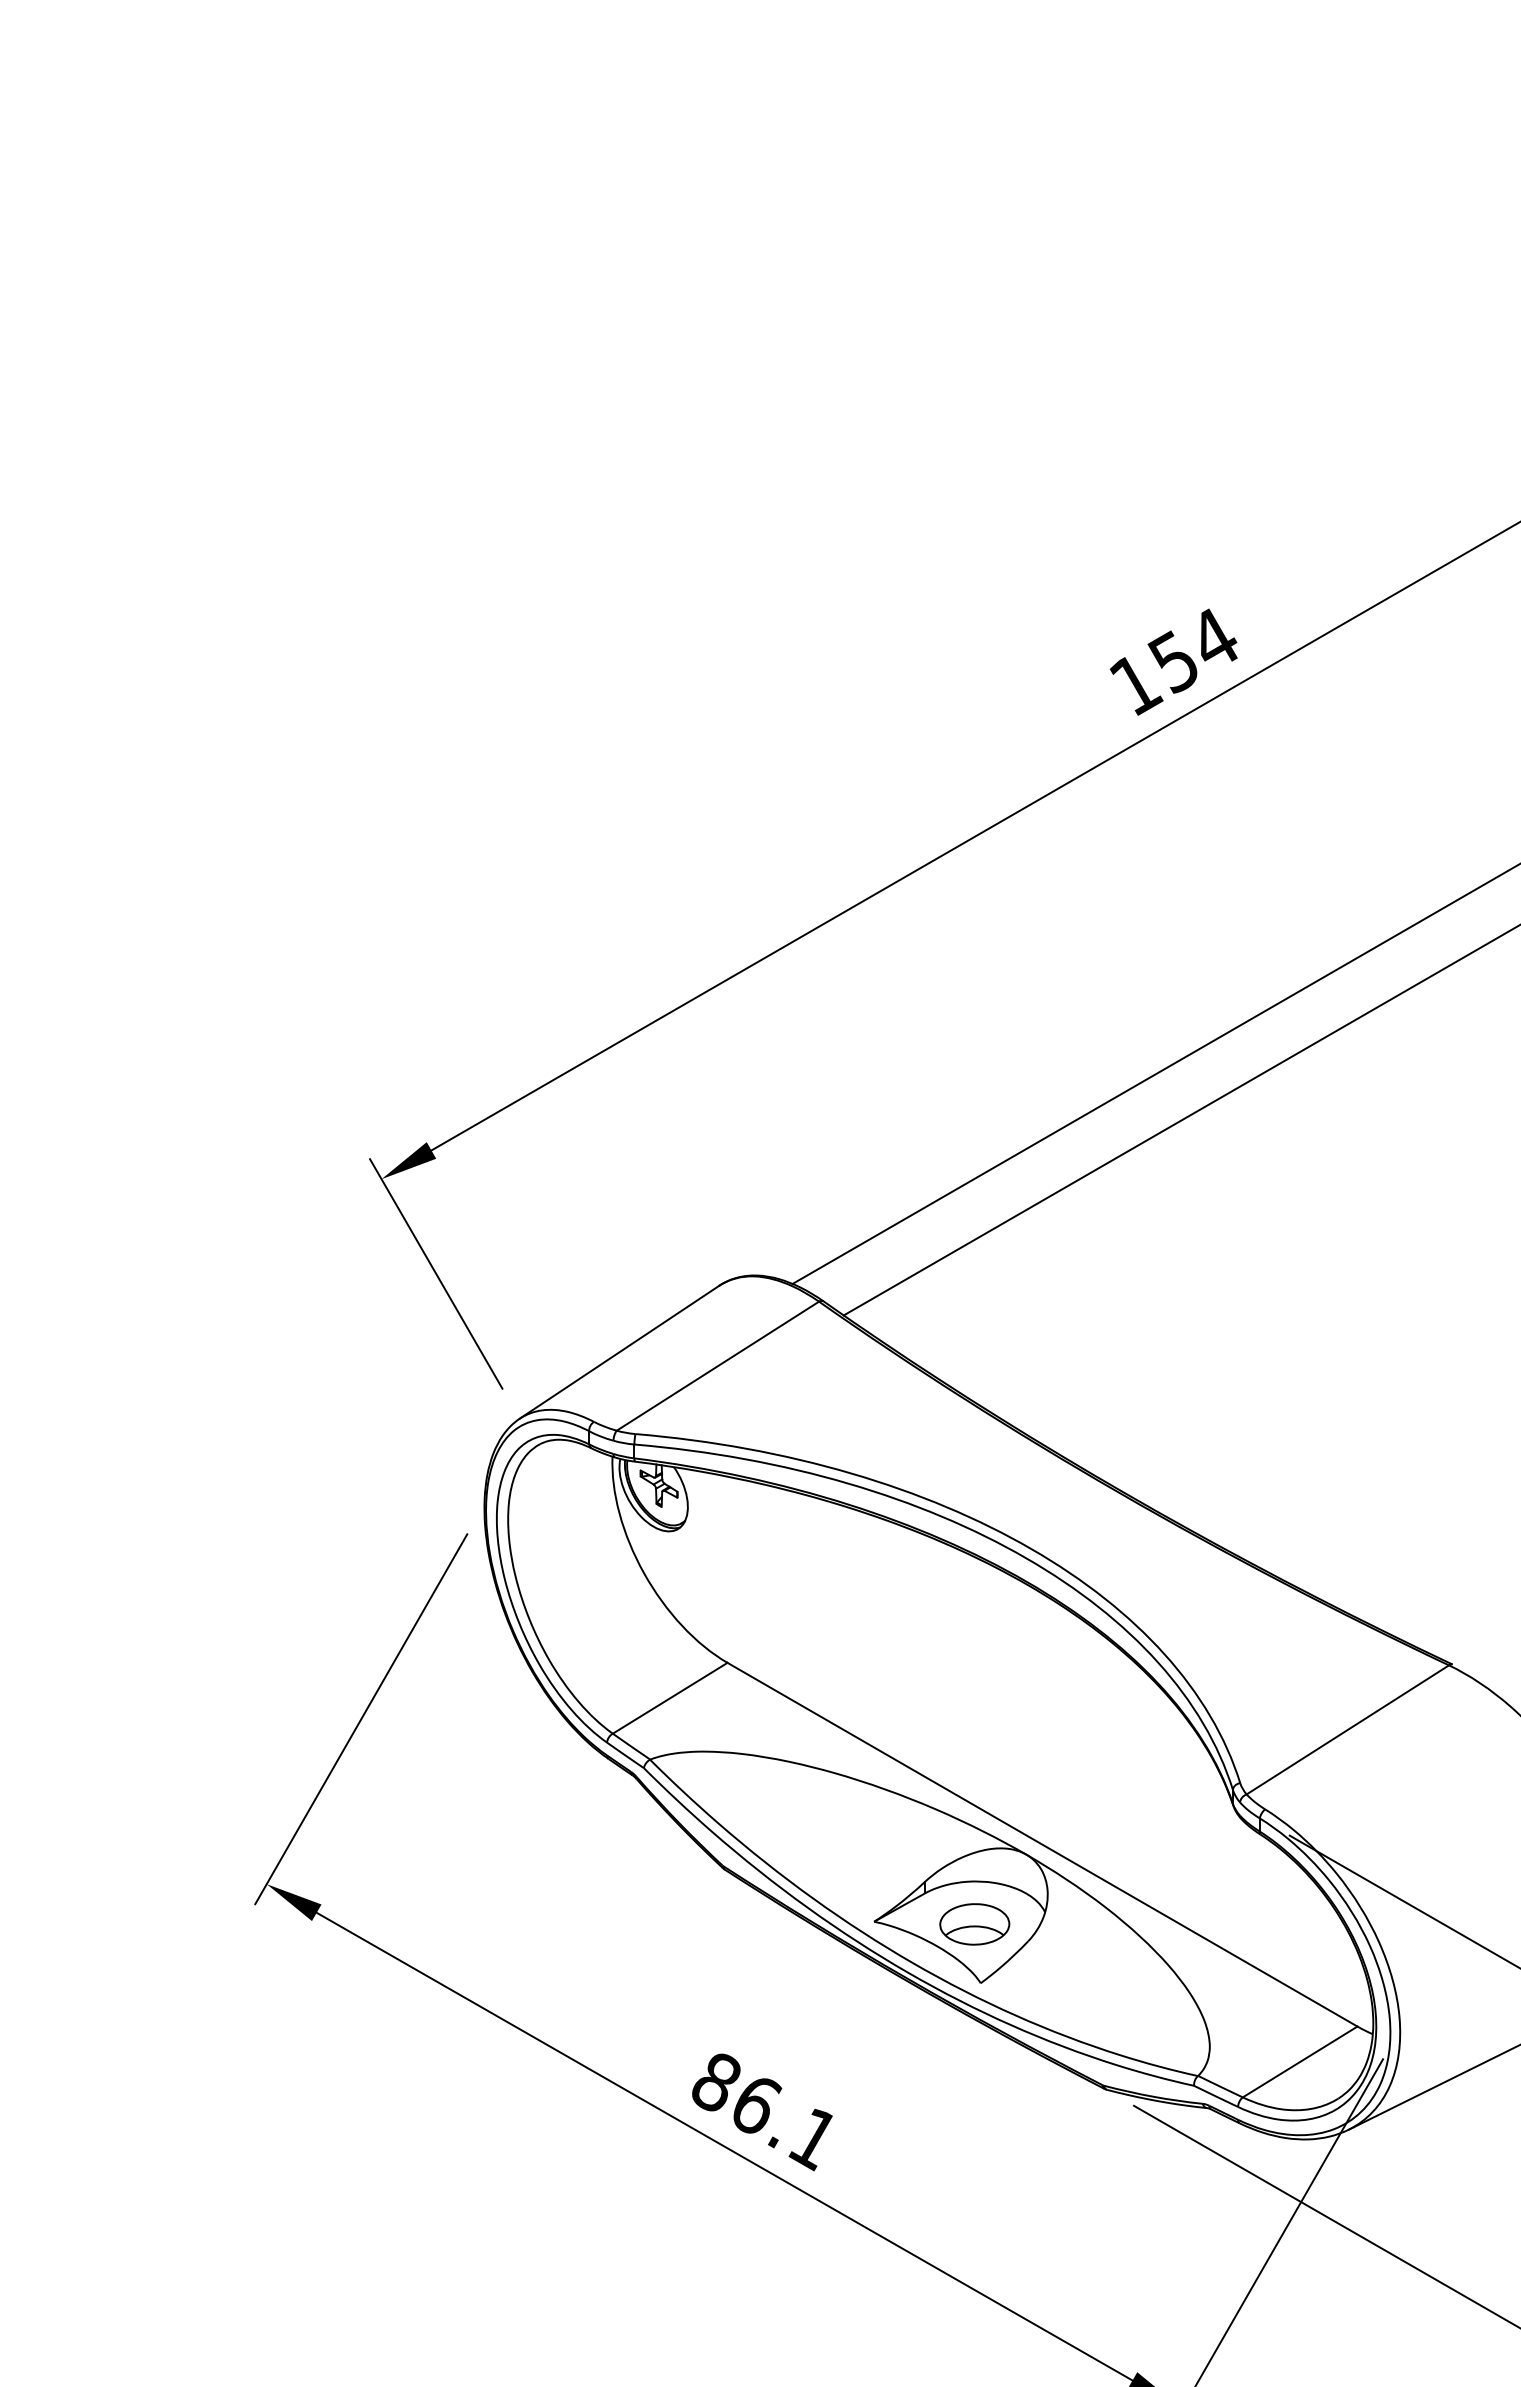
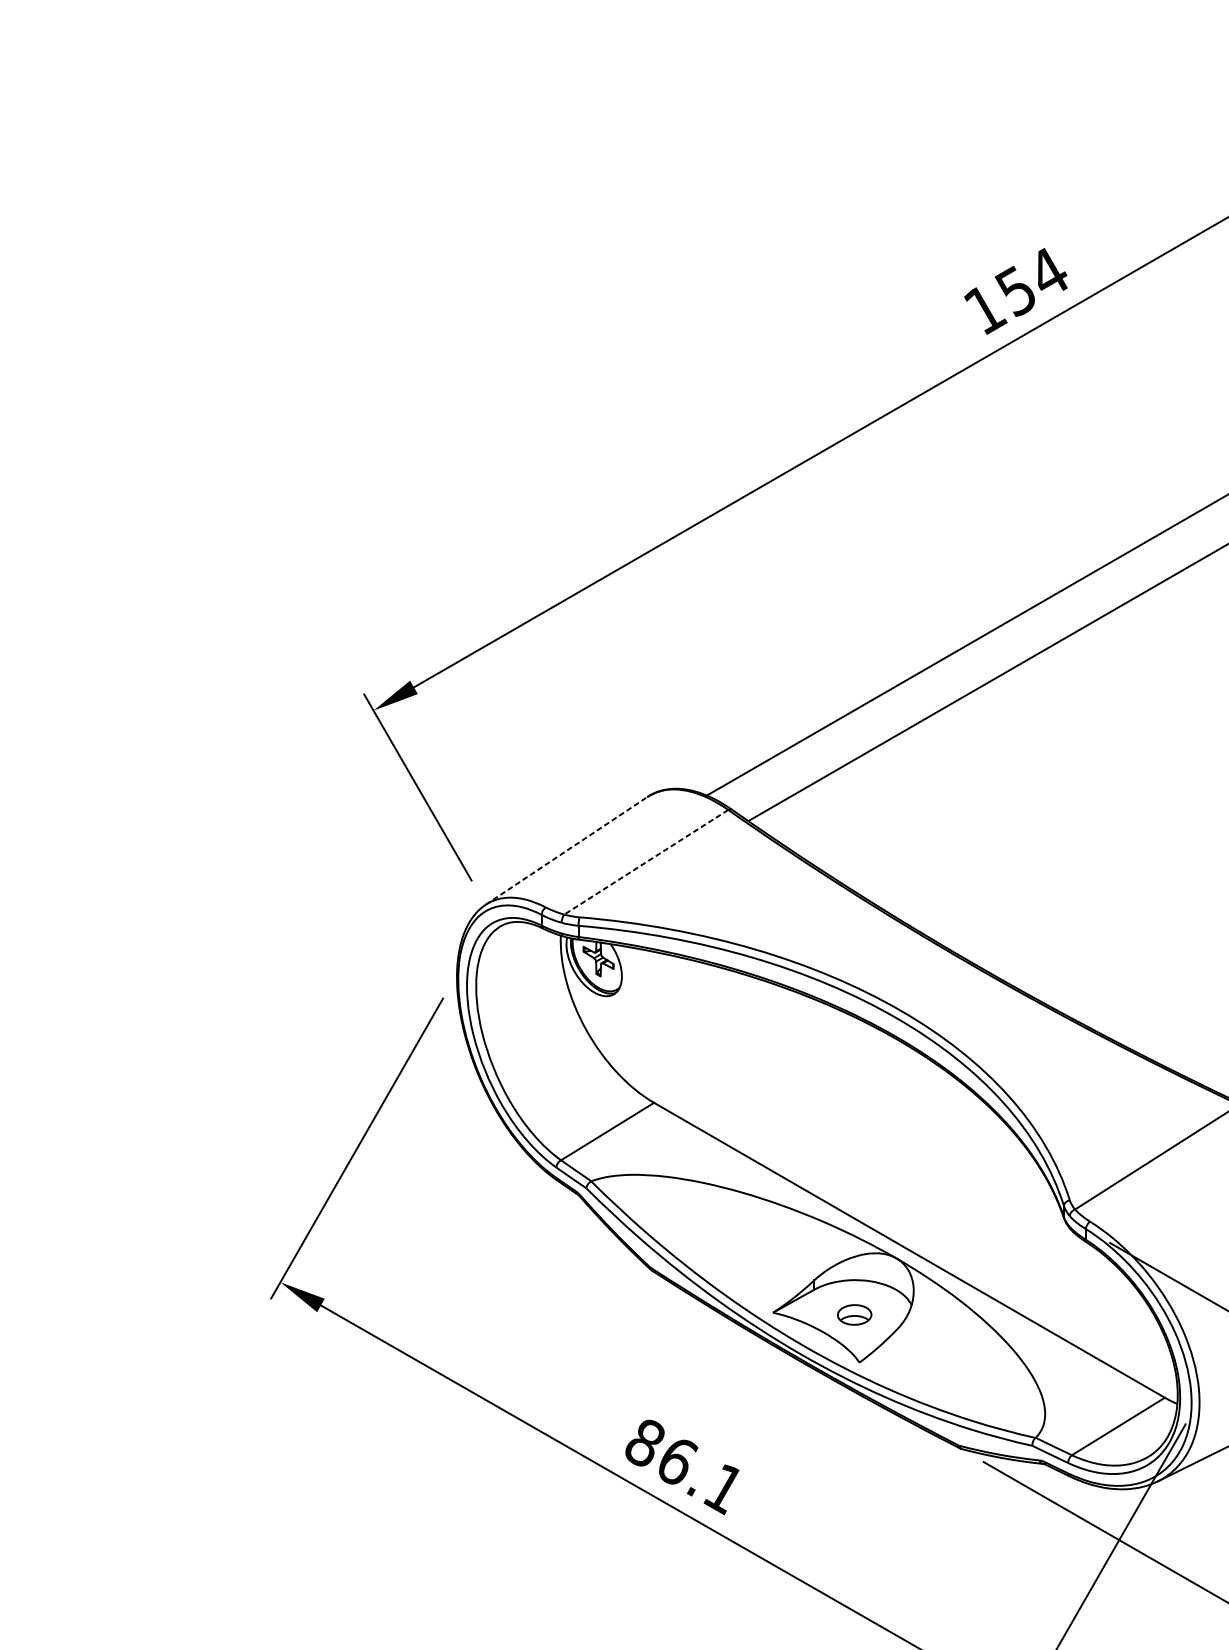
line: (619, 1352) -> (566, 851), solid -> dashed
line: (717, 1366) -> (645, 862), solid -> dashed
part: (974, 1924) -> (854, 1315), size x0.6

